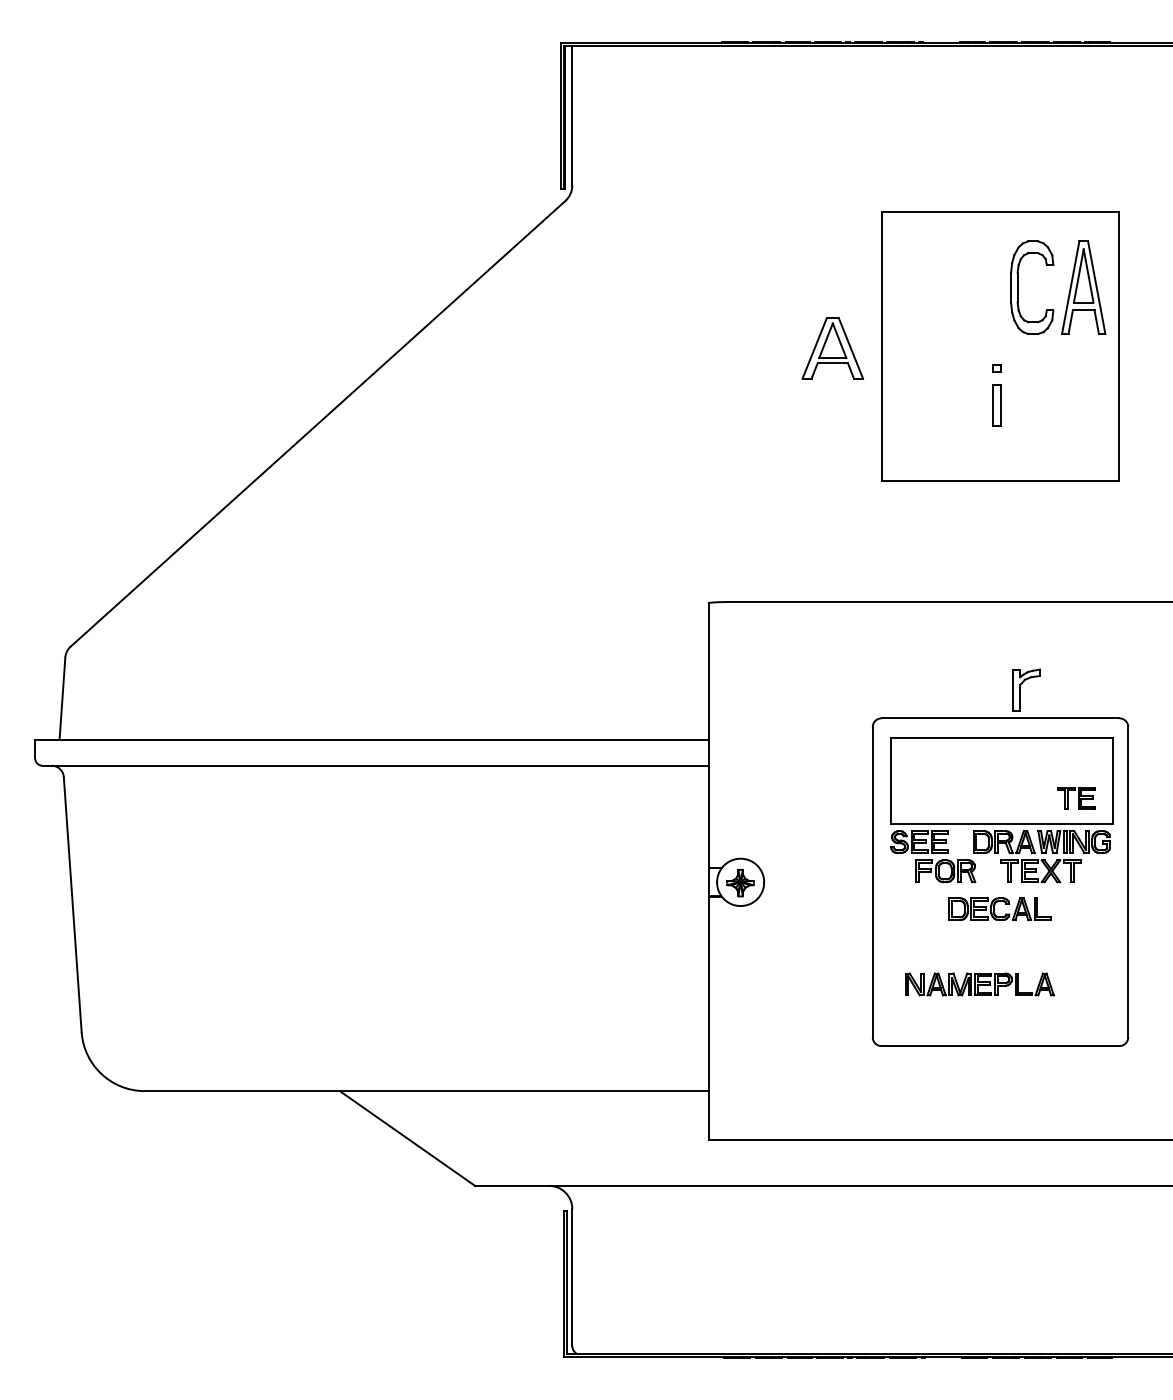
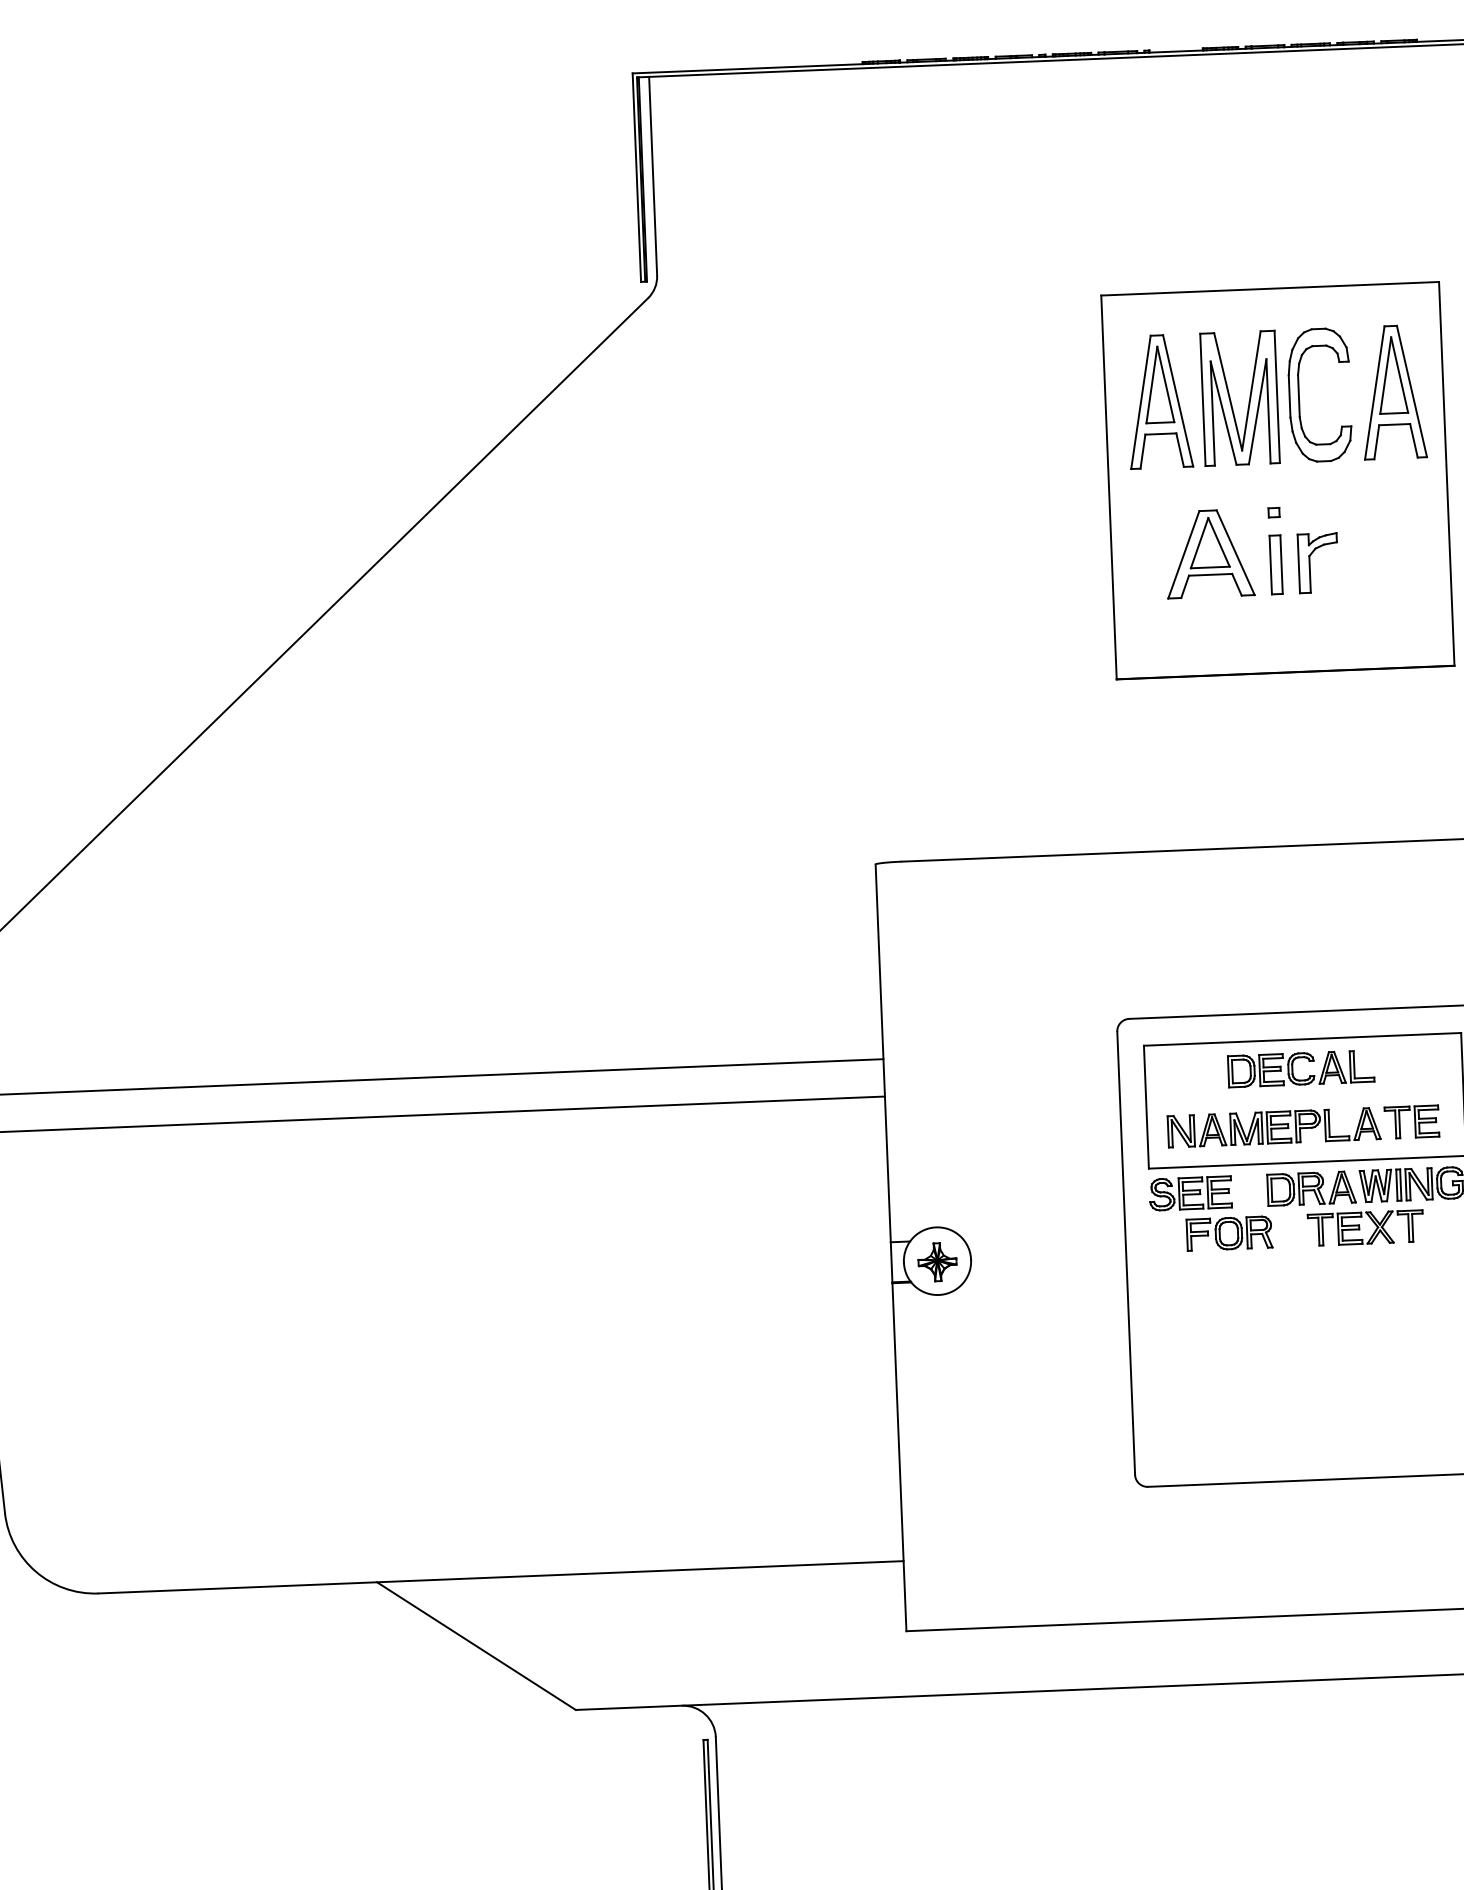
part: (949, 287) -> (1201, 399), added
part: (832, 348) -> (1209, 553), moved
part: (1026, 689) -> (1318, 562), moved
part: (999, 909) -> (1300, 1069), moved
part: (979, 984) -> (1273, 1127), moved

